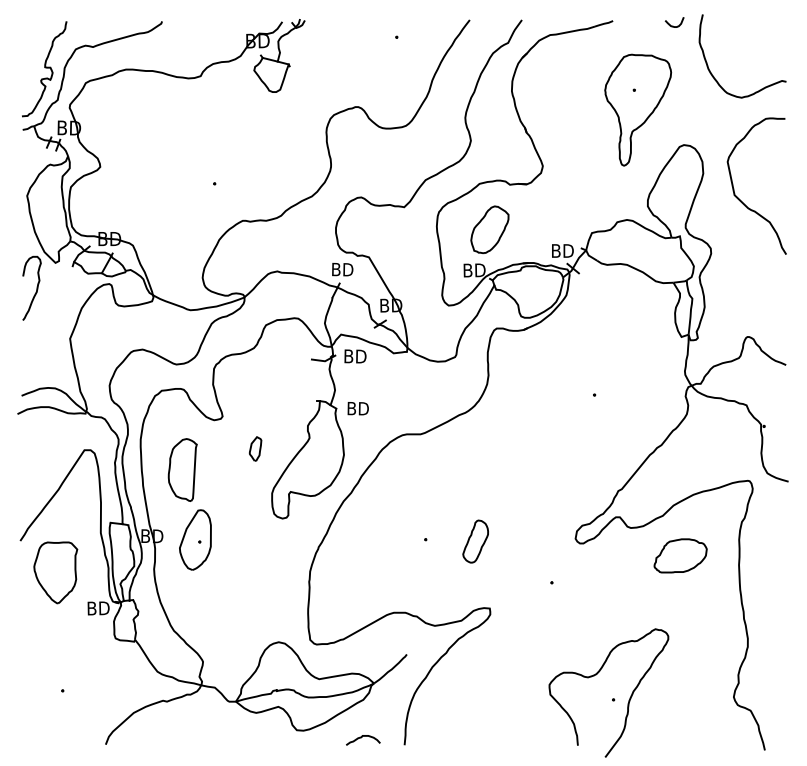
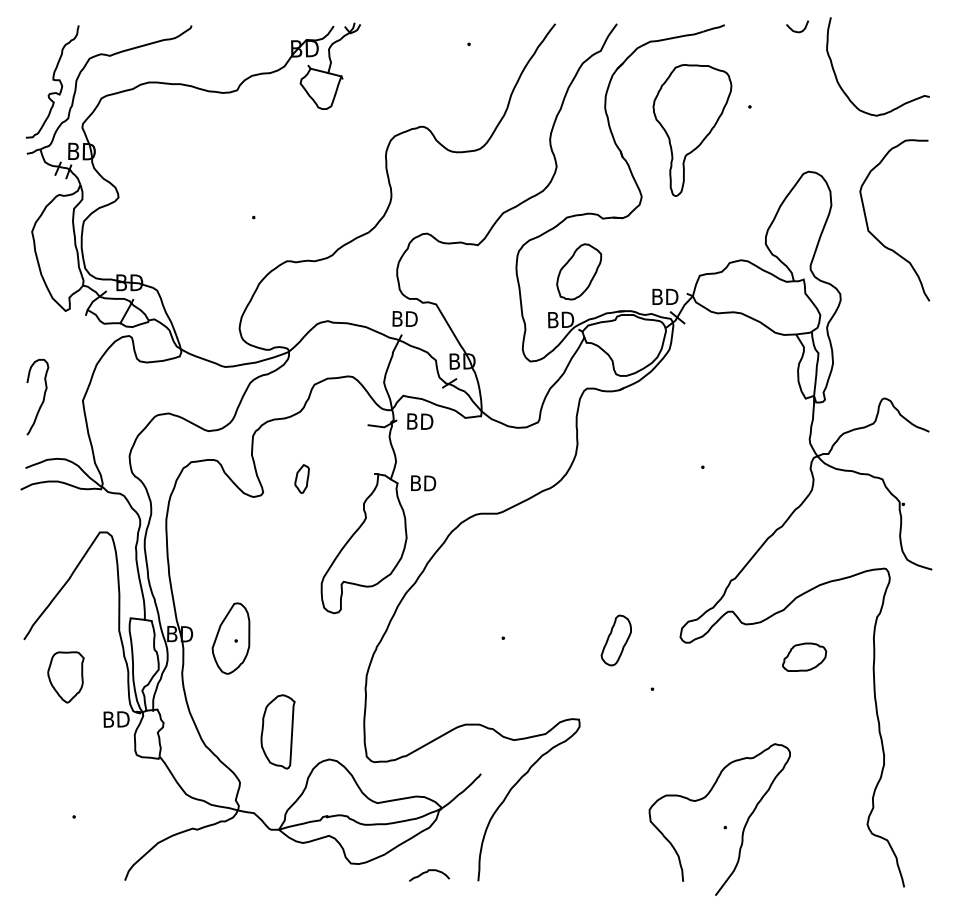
part: (638, 110) -> (692, 130), moved
curve: (35, 291) -> (42, 400), moved
part: (255, 448) -> (301, 478), moved
part: (182, 469) -> (277, 731), moved
part: (474, 541) -> (615, 640), moved
part: (680, 555) -> (804, 656), size x0.7
part: (55, 572) -> (65, 677), size x0.7

